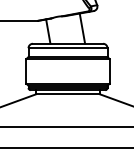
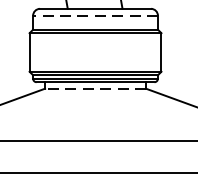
line: (68, 48) -> (96, 16), solid -> dashed
line: (68, 94) -> (96, 88), solid -> dashed

